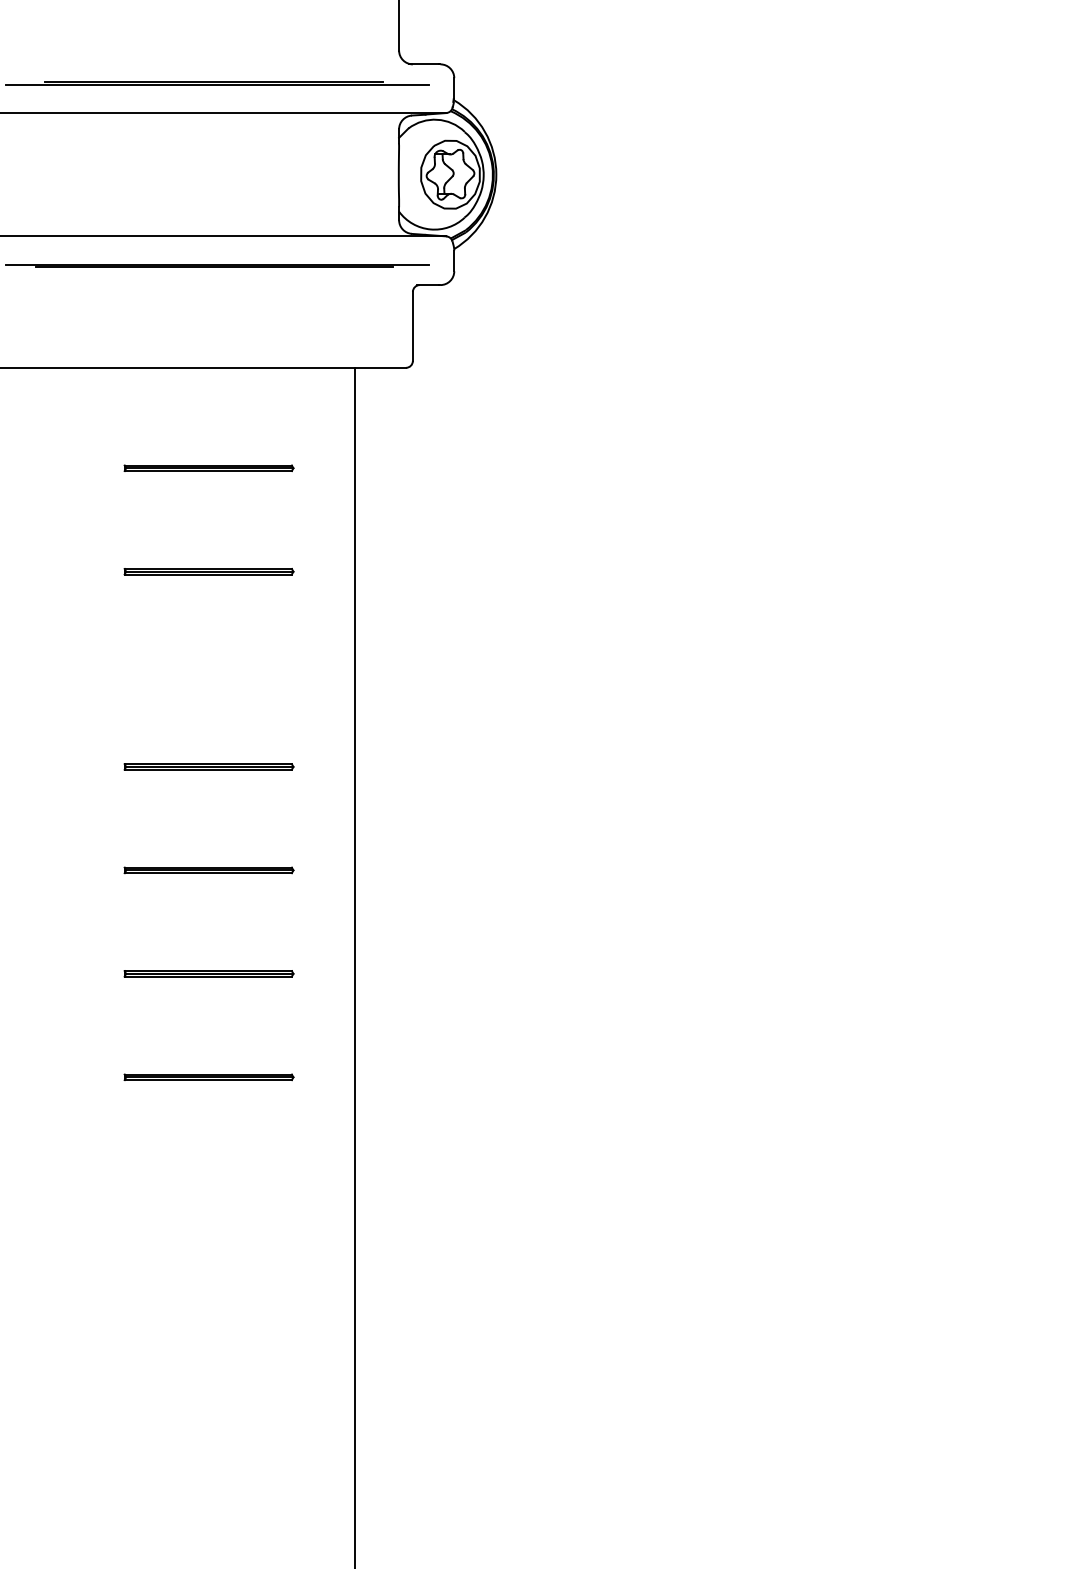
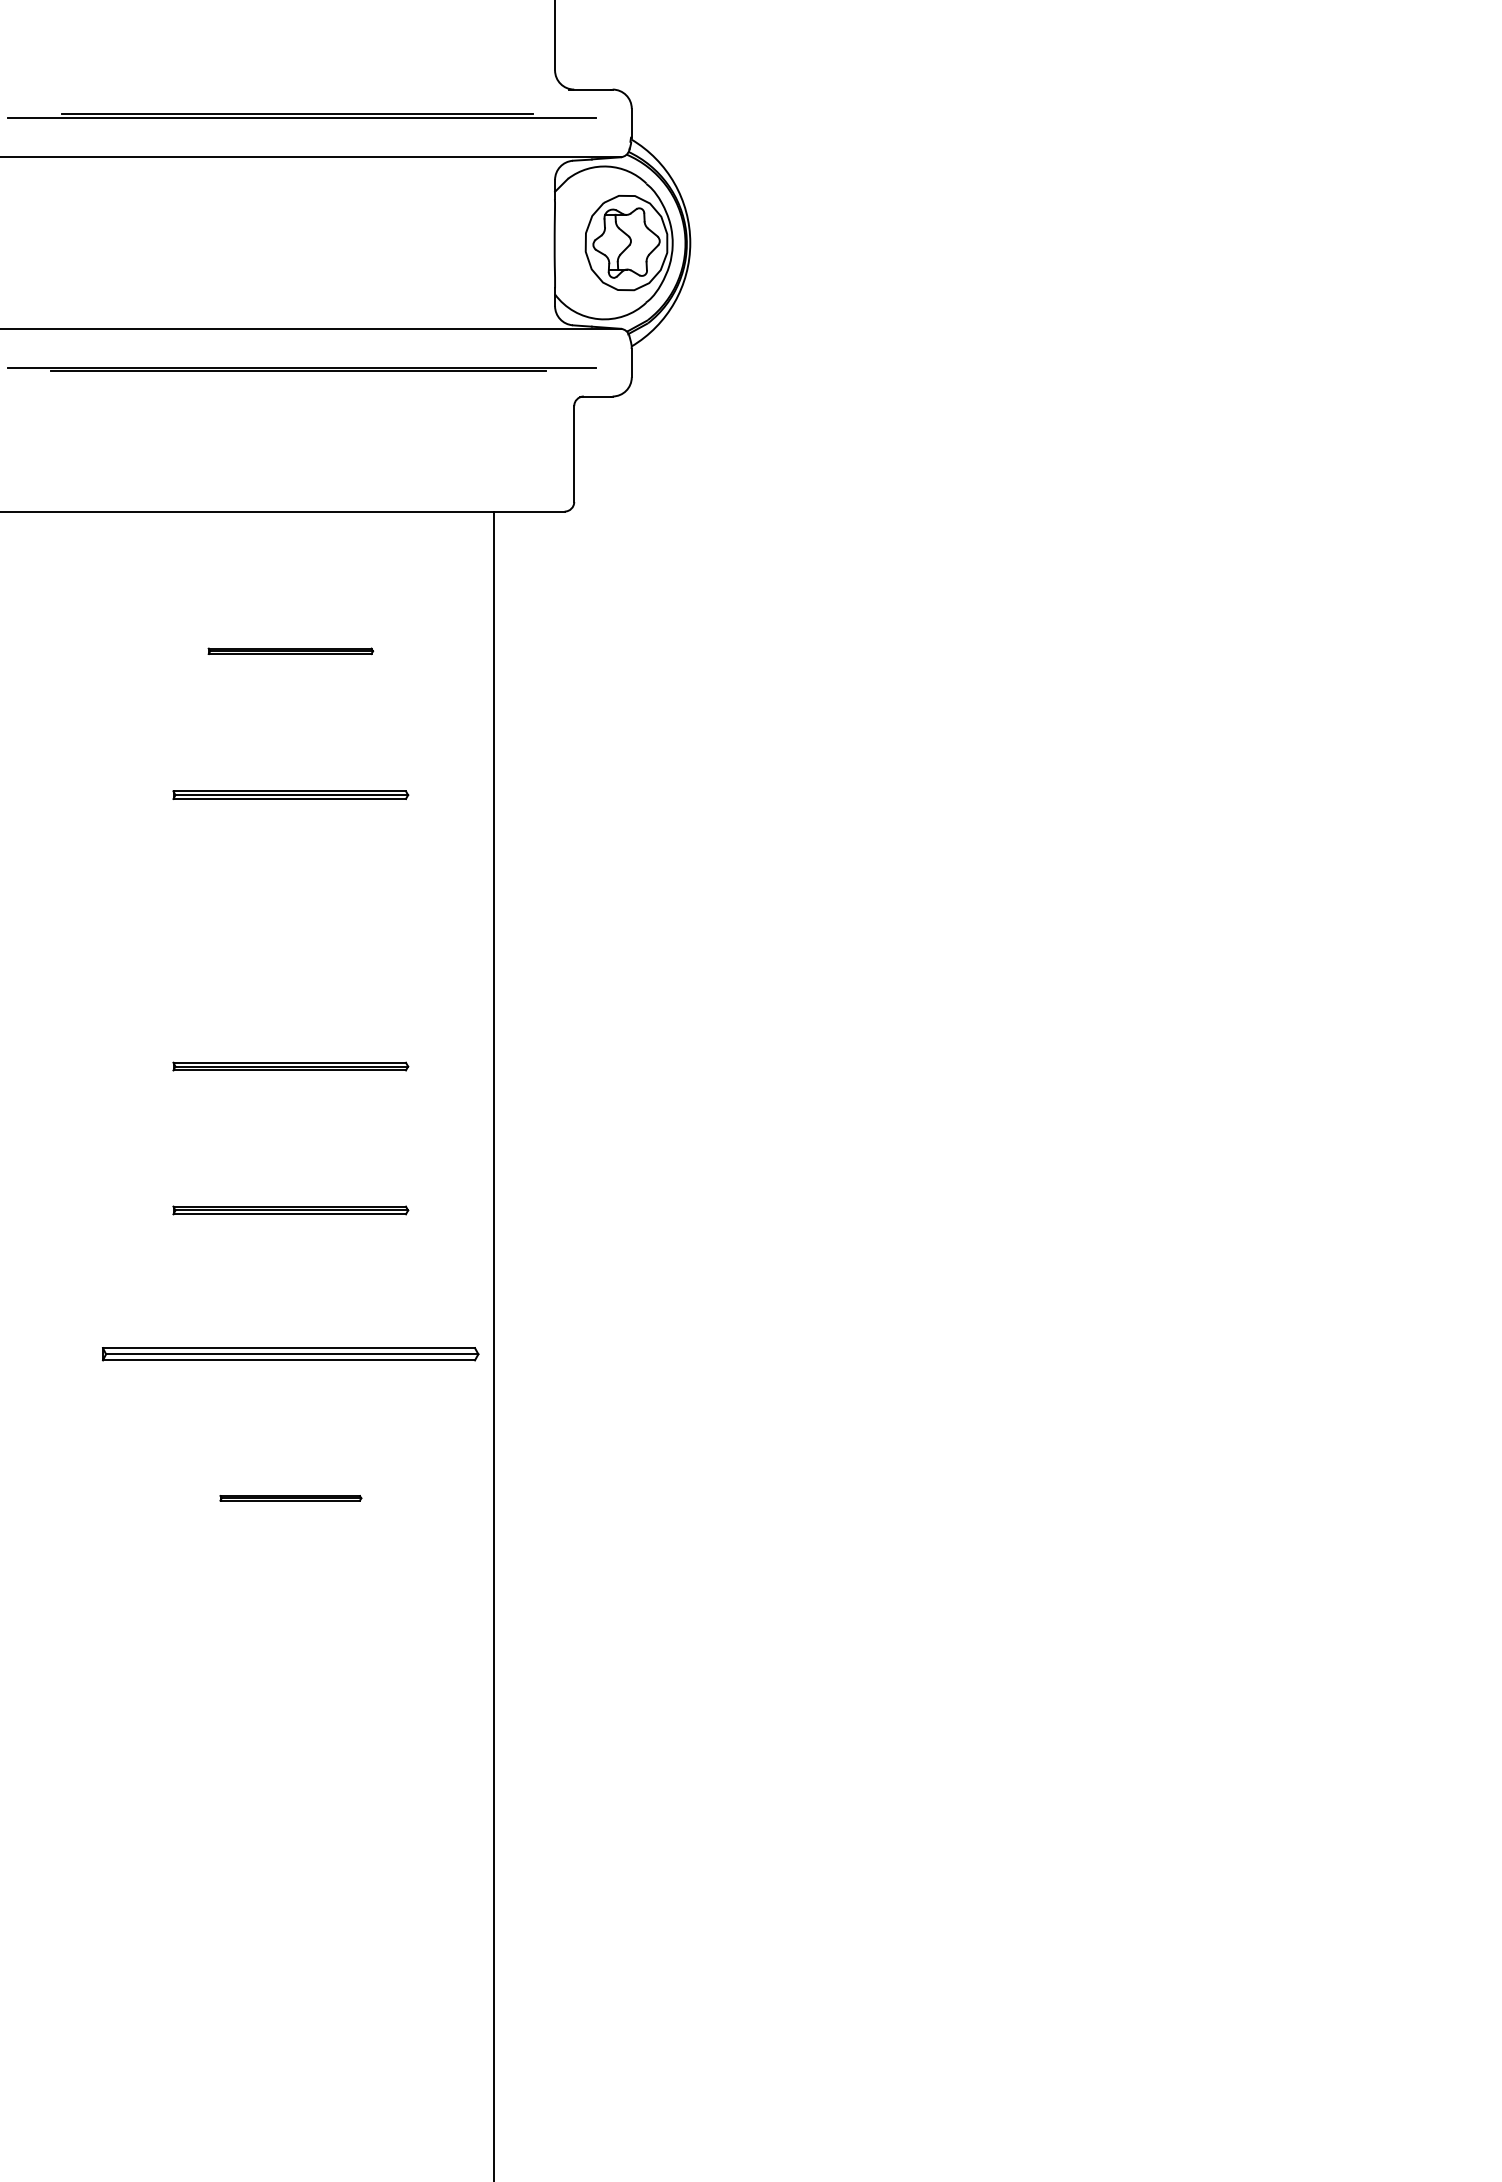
part: (208, 468) -> (290, 651), size x0.7
part: (208, 973) -> (290, 1354), size x1.6
part: (208, 1077) -> (290, 1498), size x0.6

